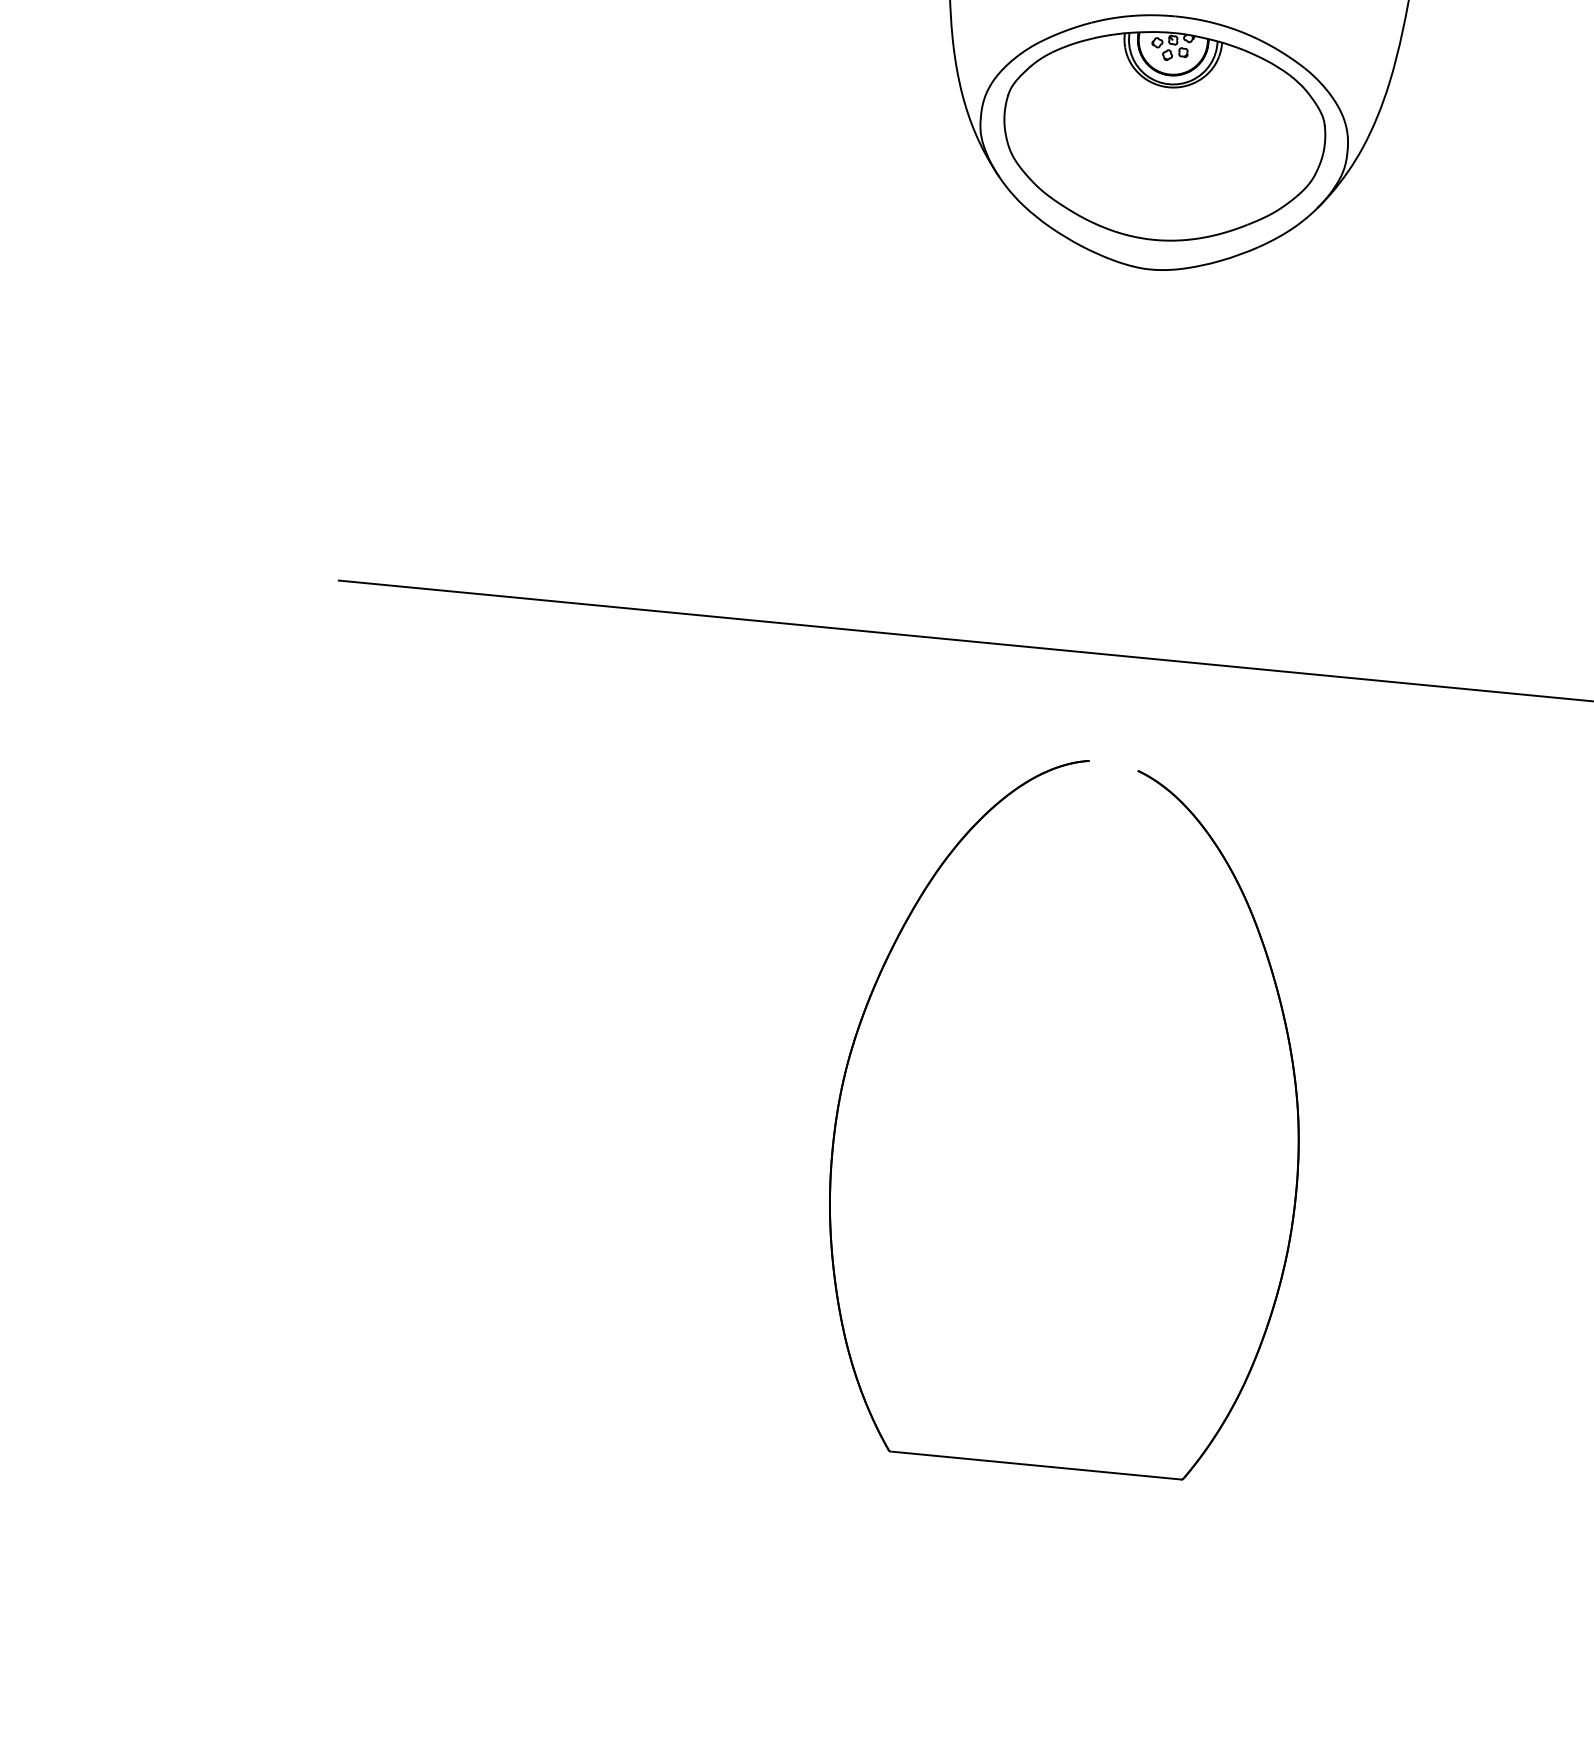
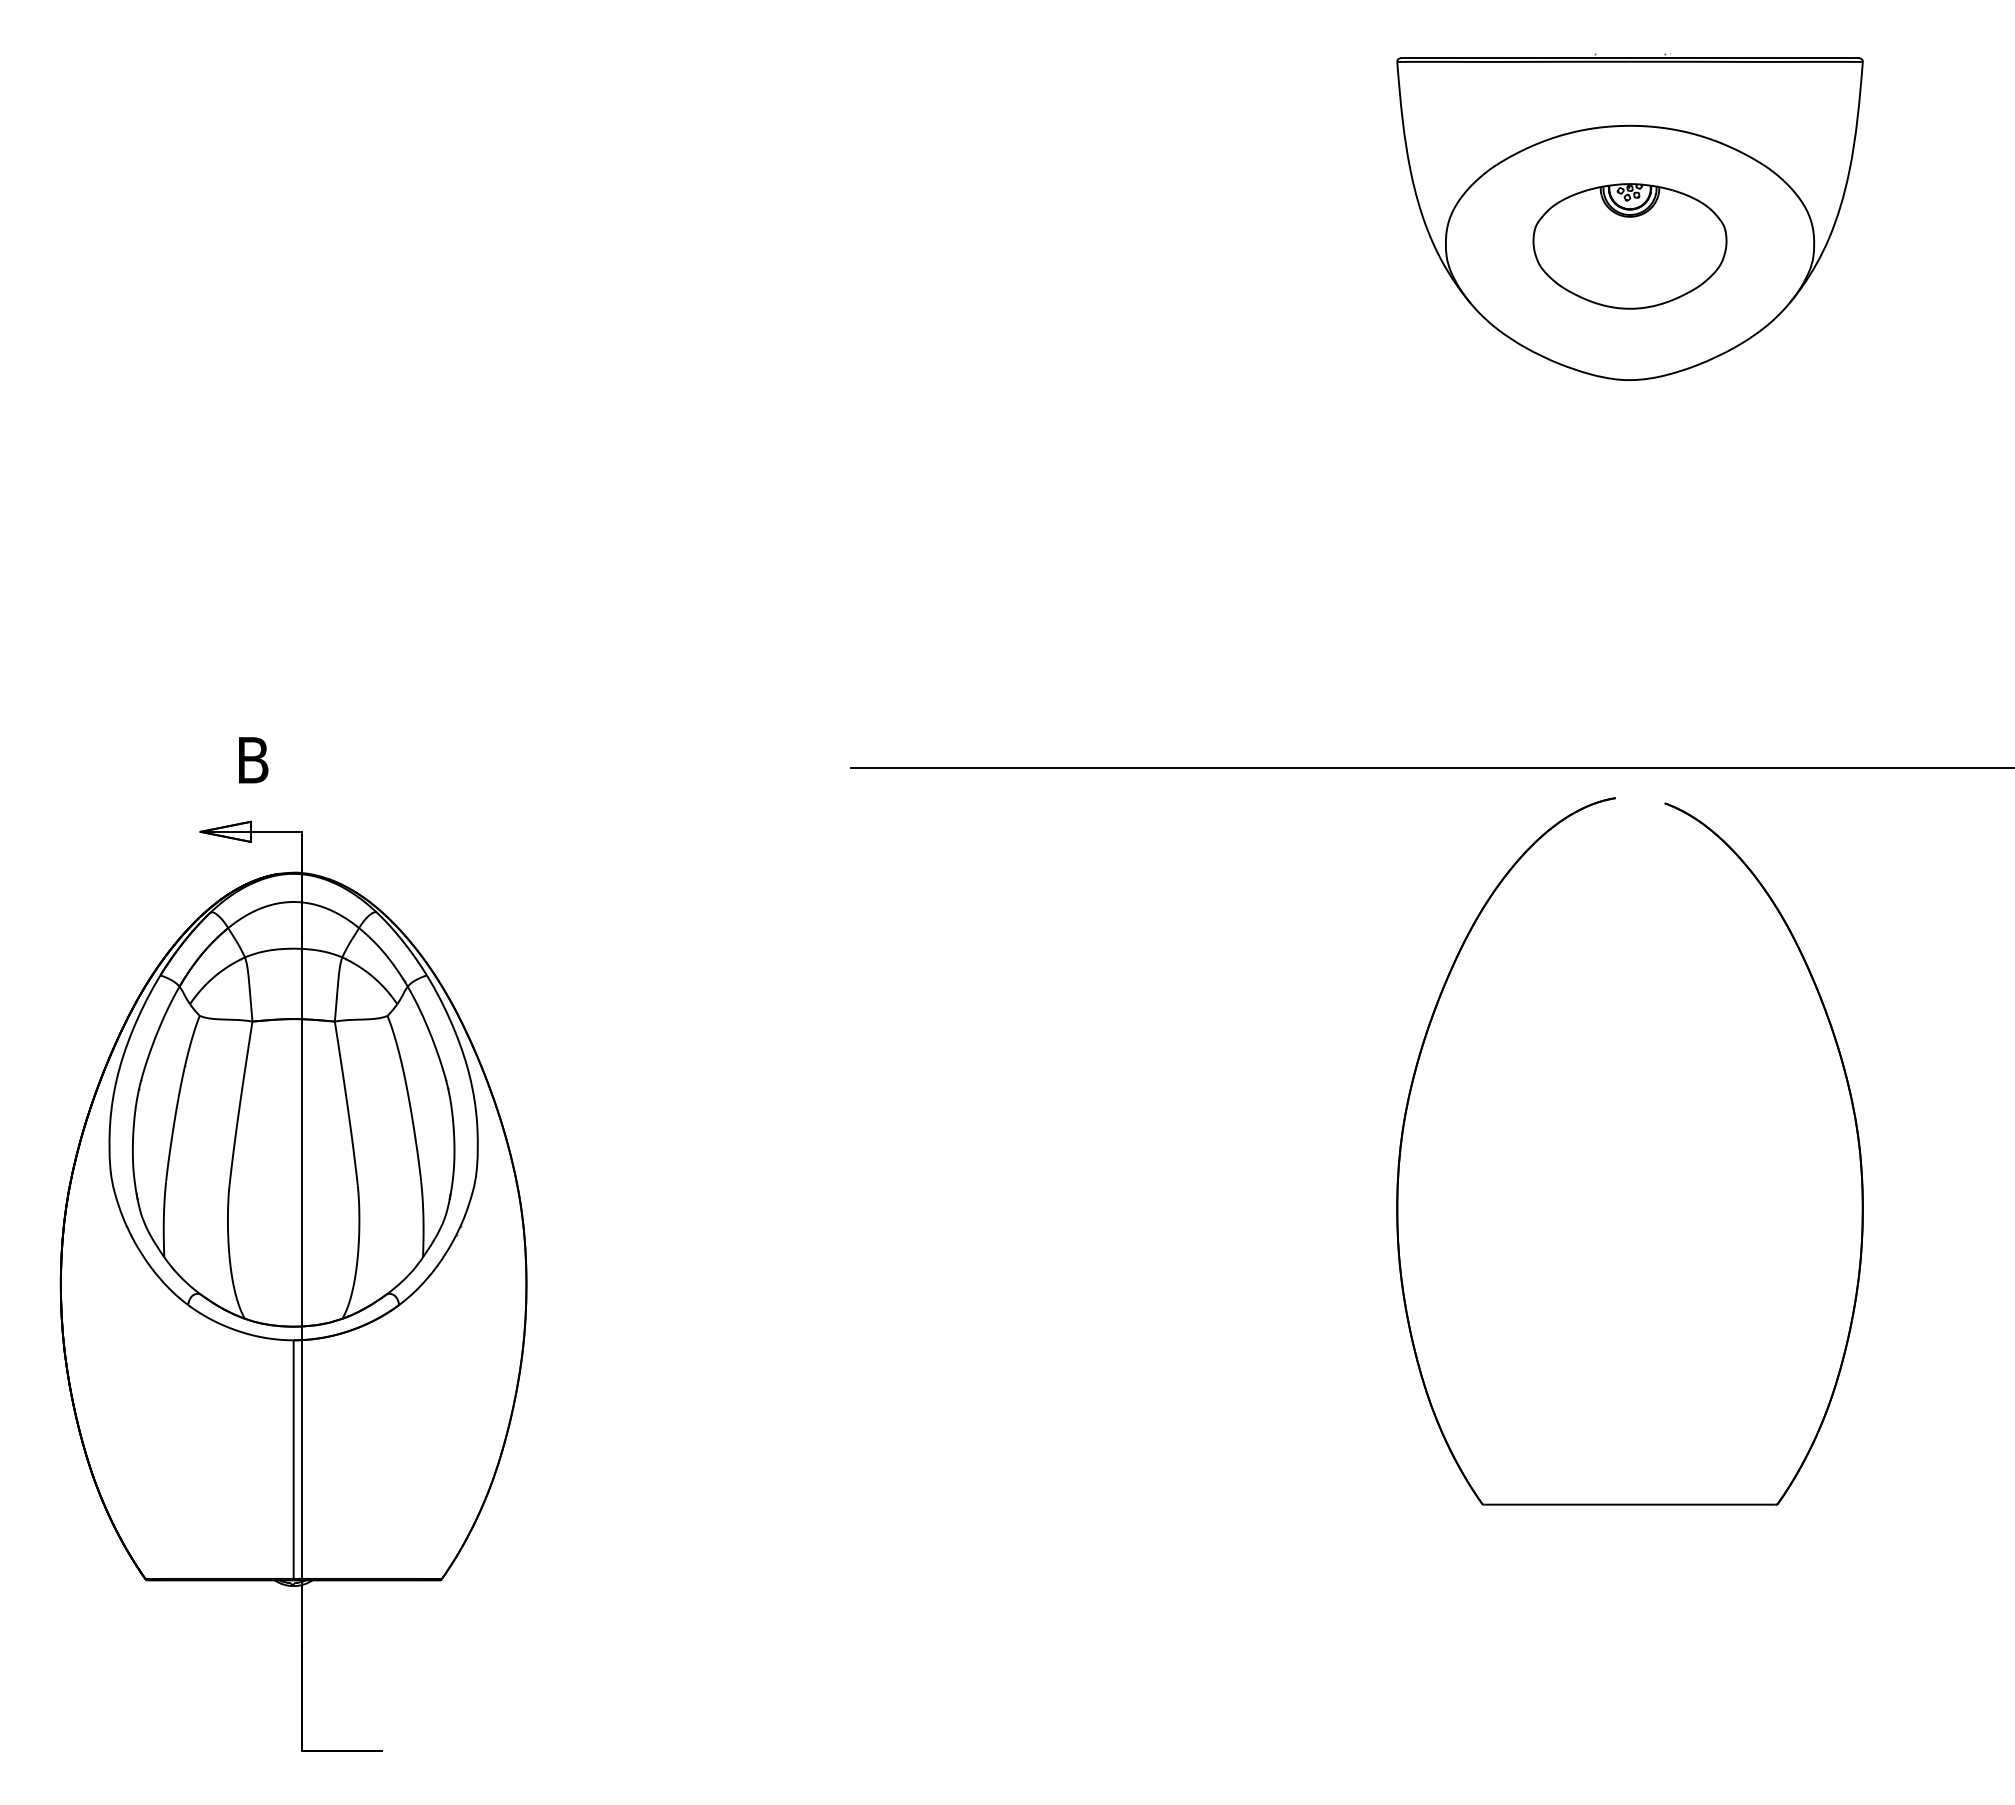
part: (1163, 136) -> (1629, 246), size x0.6
part: (850, 1057) -> (1406, 1116), moved

